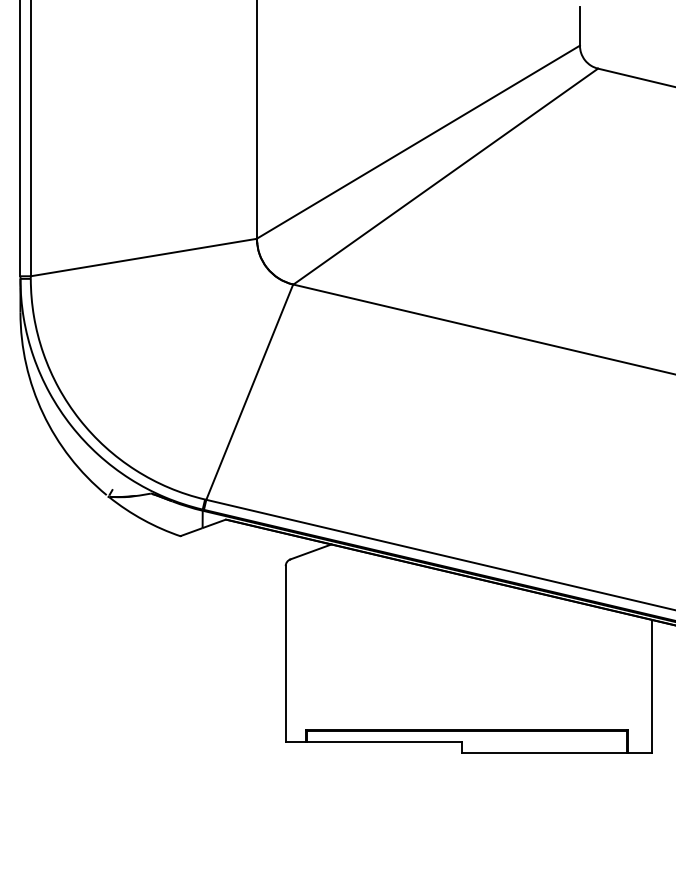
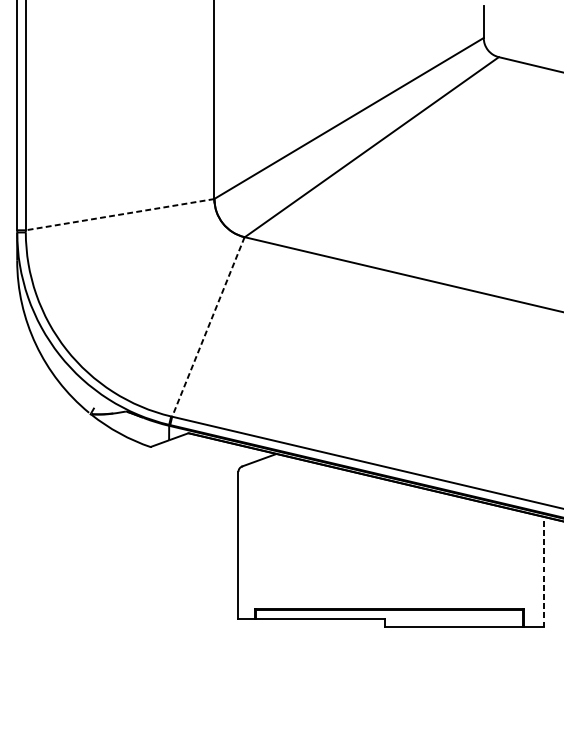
line: (143, 257) -> (119, 214), solid -> dashed
line: (249, 392) -> (208, 327), solid -> dashed
line: (651, 685) -> (543, 571), solid -> dashed

